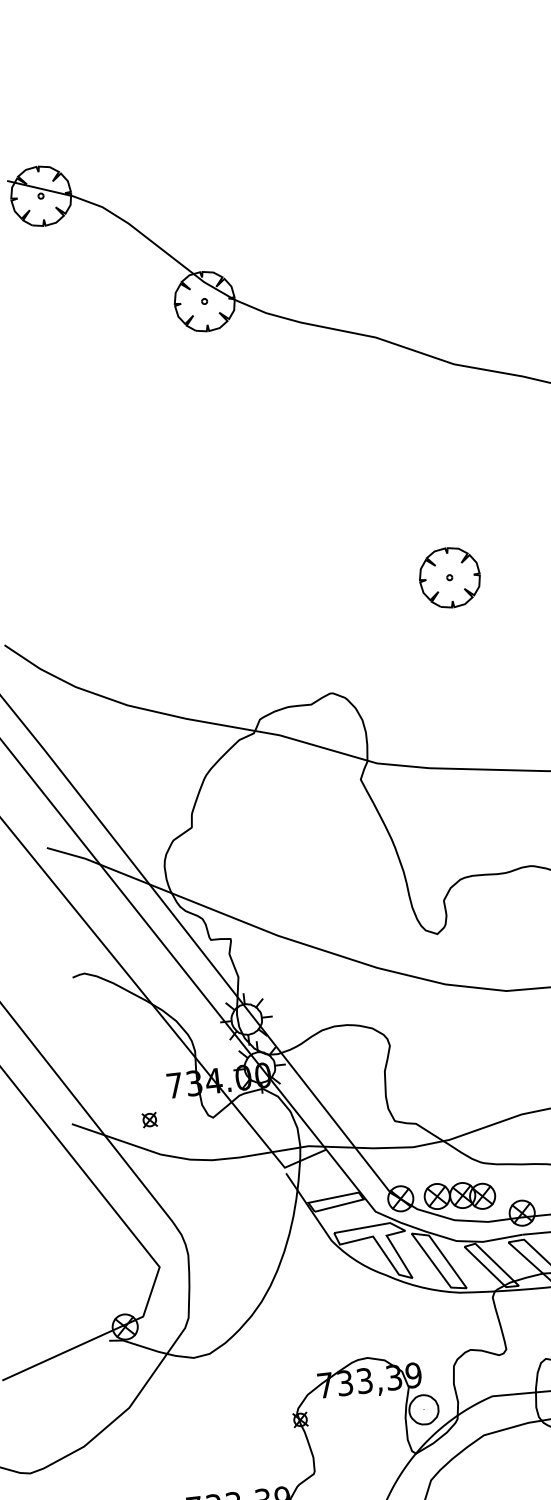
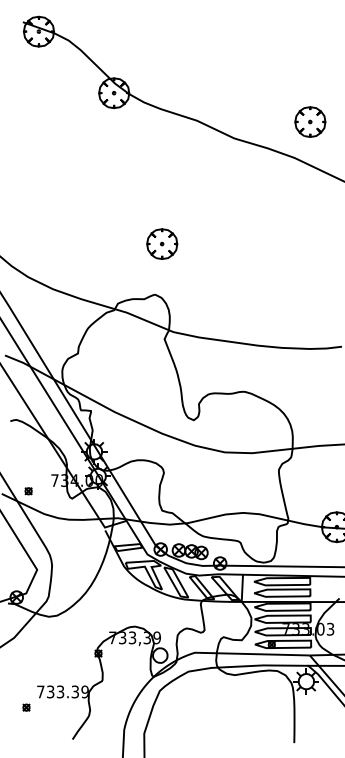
part: (450, 576) -> (162, 243), moved
part: (149, 1120) -> (28, 491), moved

